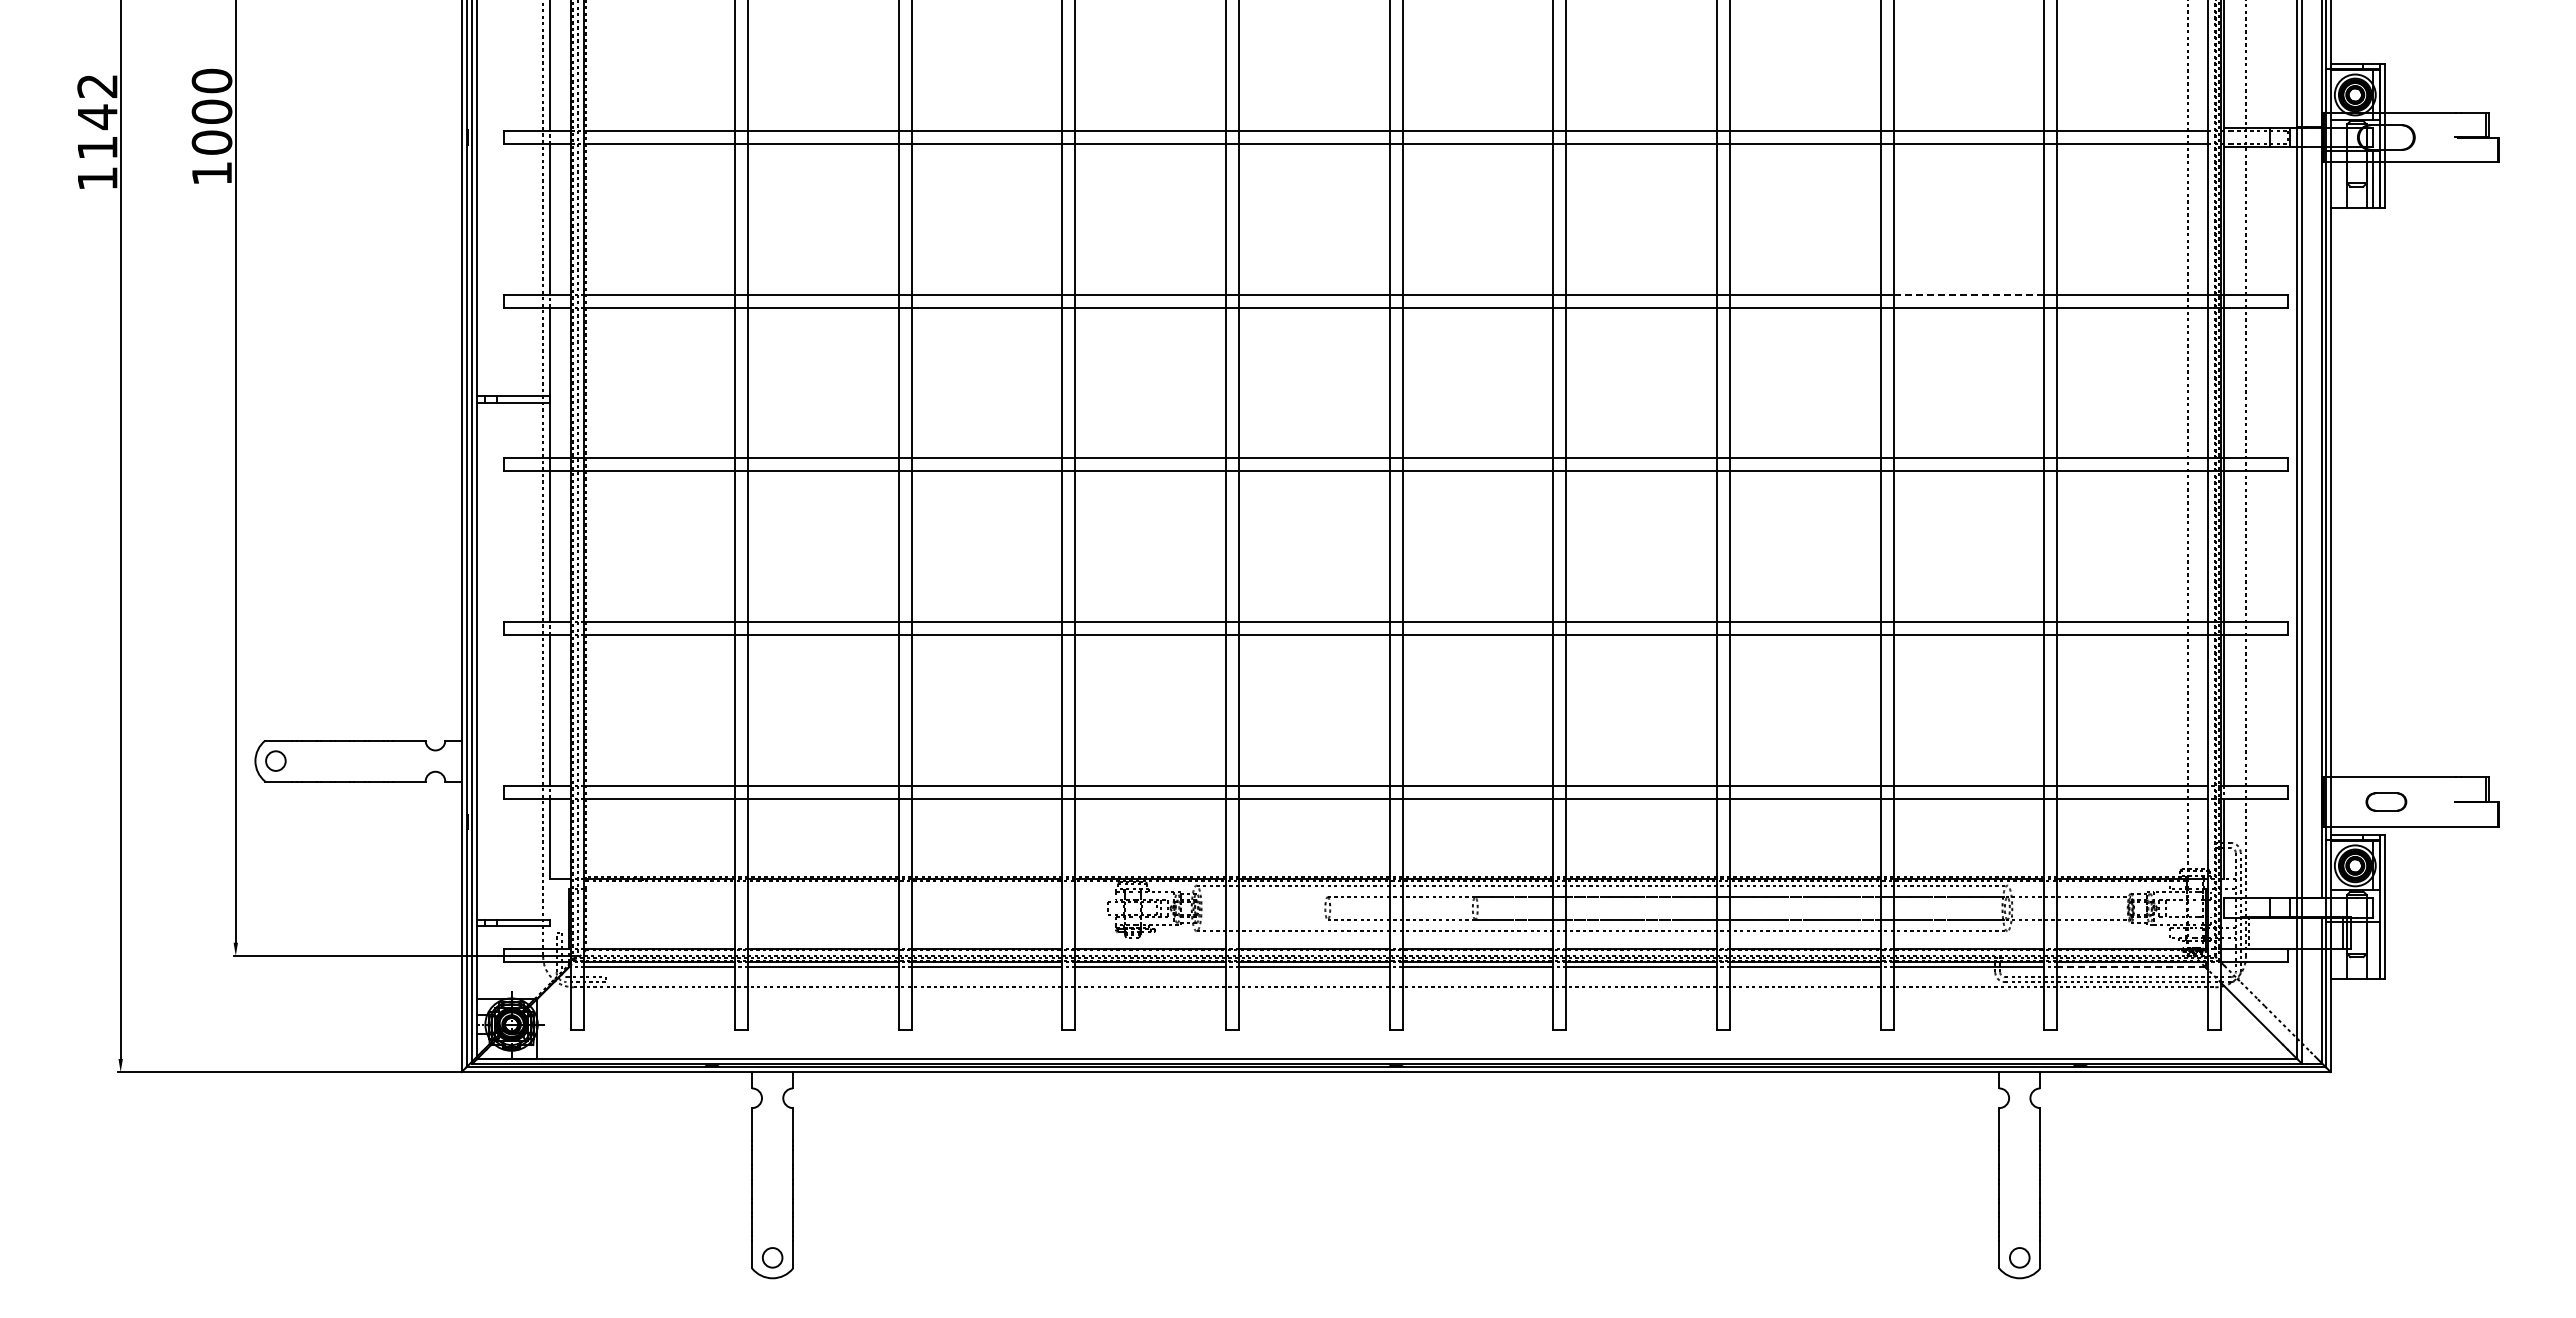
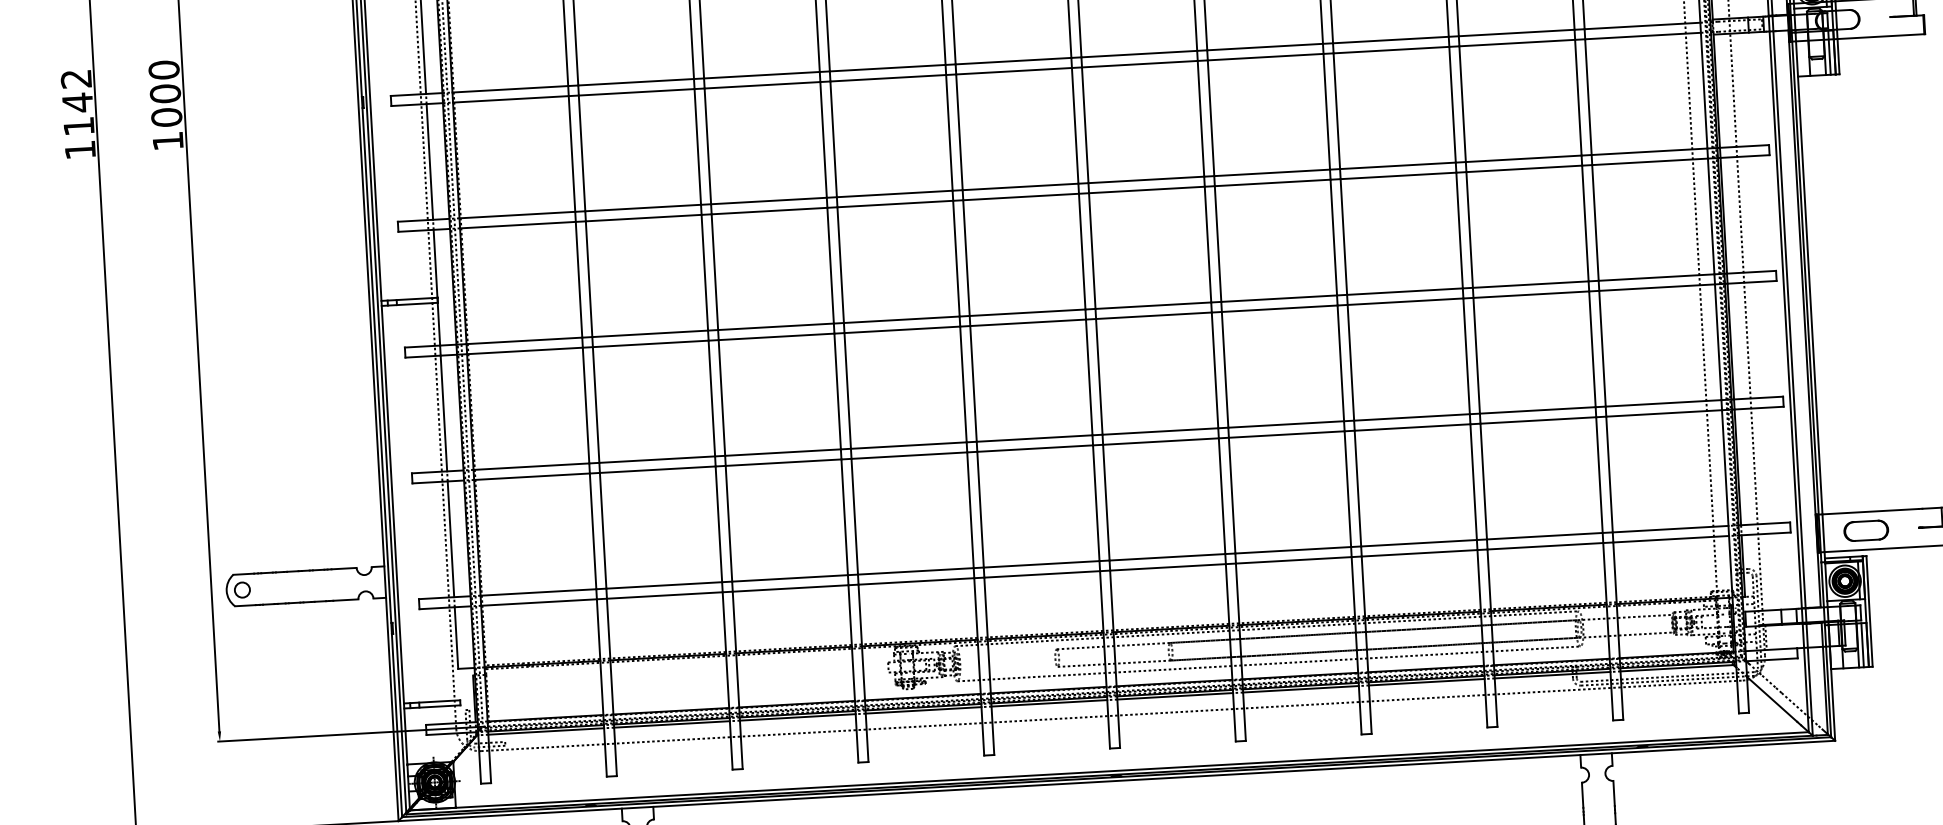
line: (1968, 294) -> (1523, 158), dashed -> solid
part: (2386, 801) -> (1866, 530), size x1.43
line: (2373, 949) -> (1862, 644), added
line: (2130, 966) -> (1676, 668), dashed -> solid

